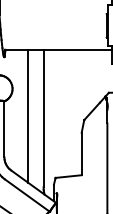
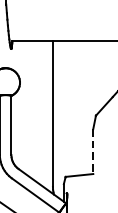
line: (28, 116) -> (36, 111), removed
line: (81, 154) -> (93, 152), solid -> dashed

